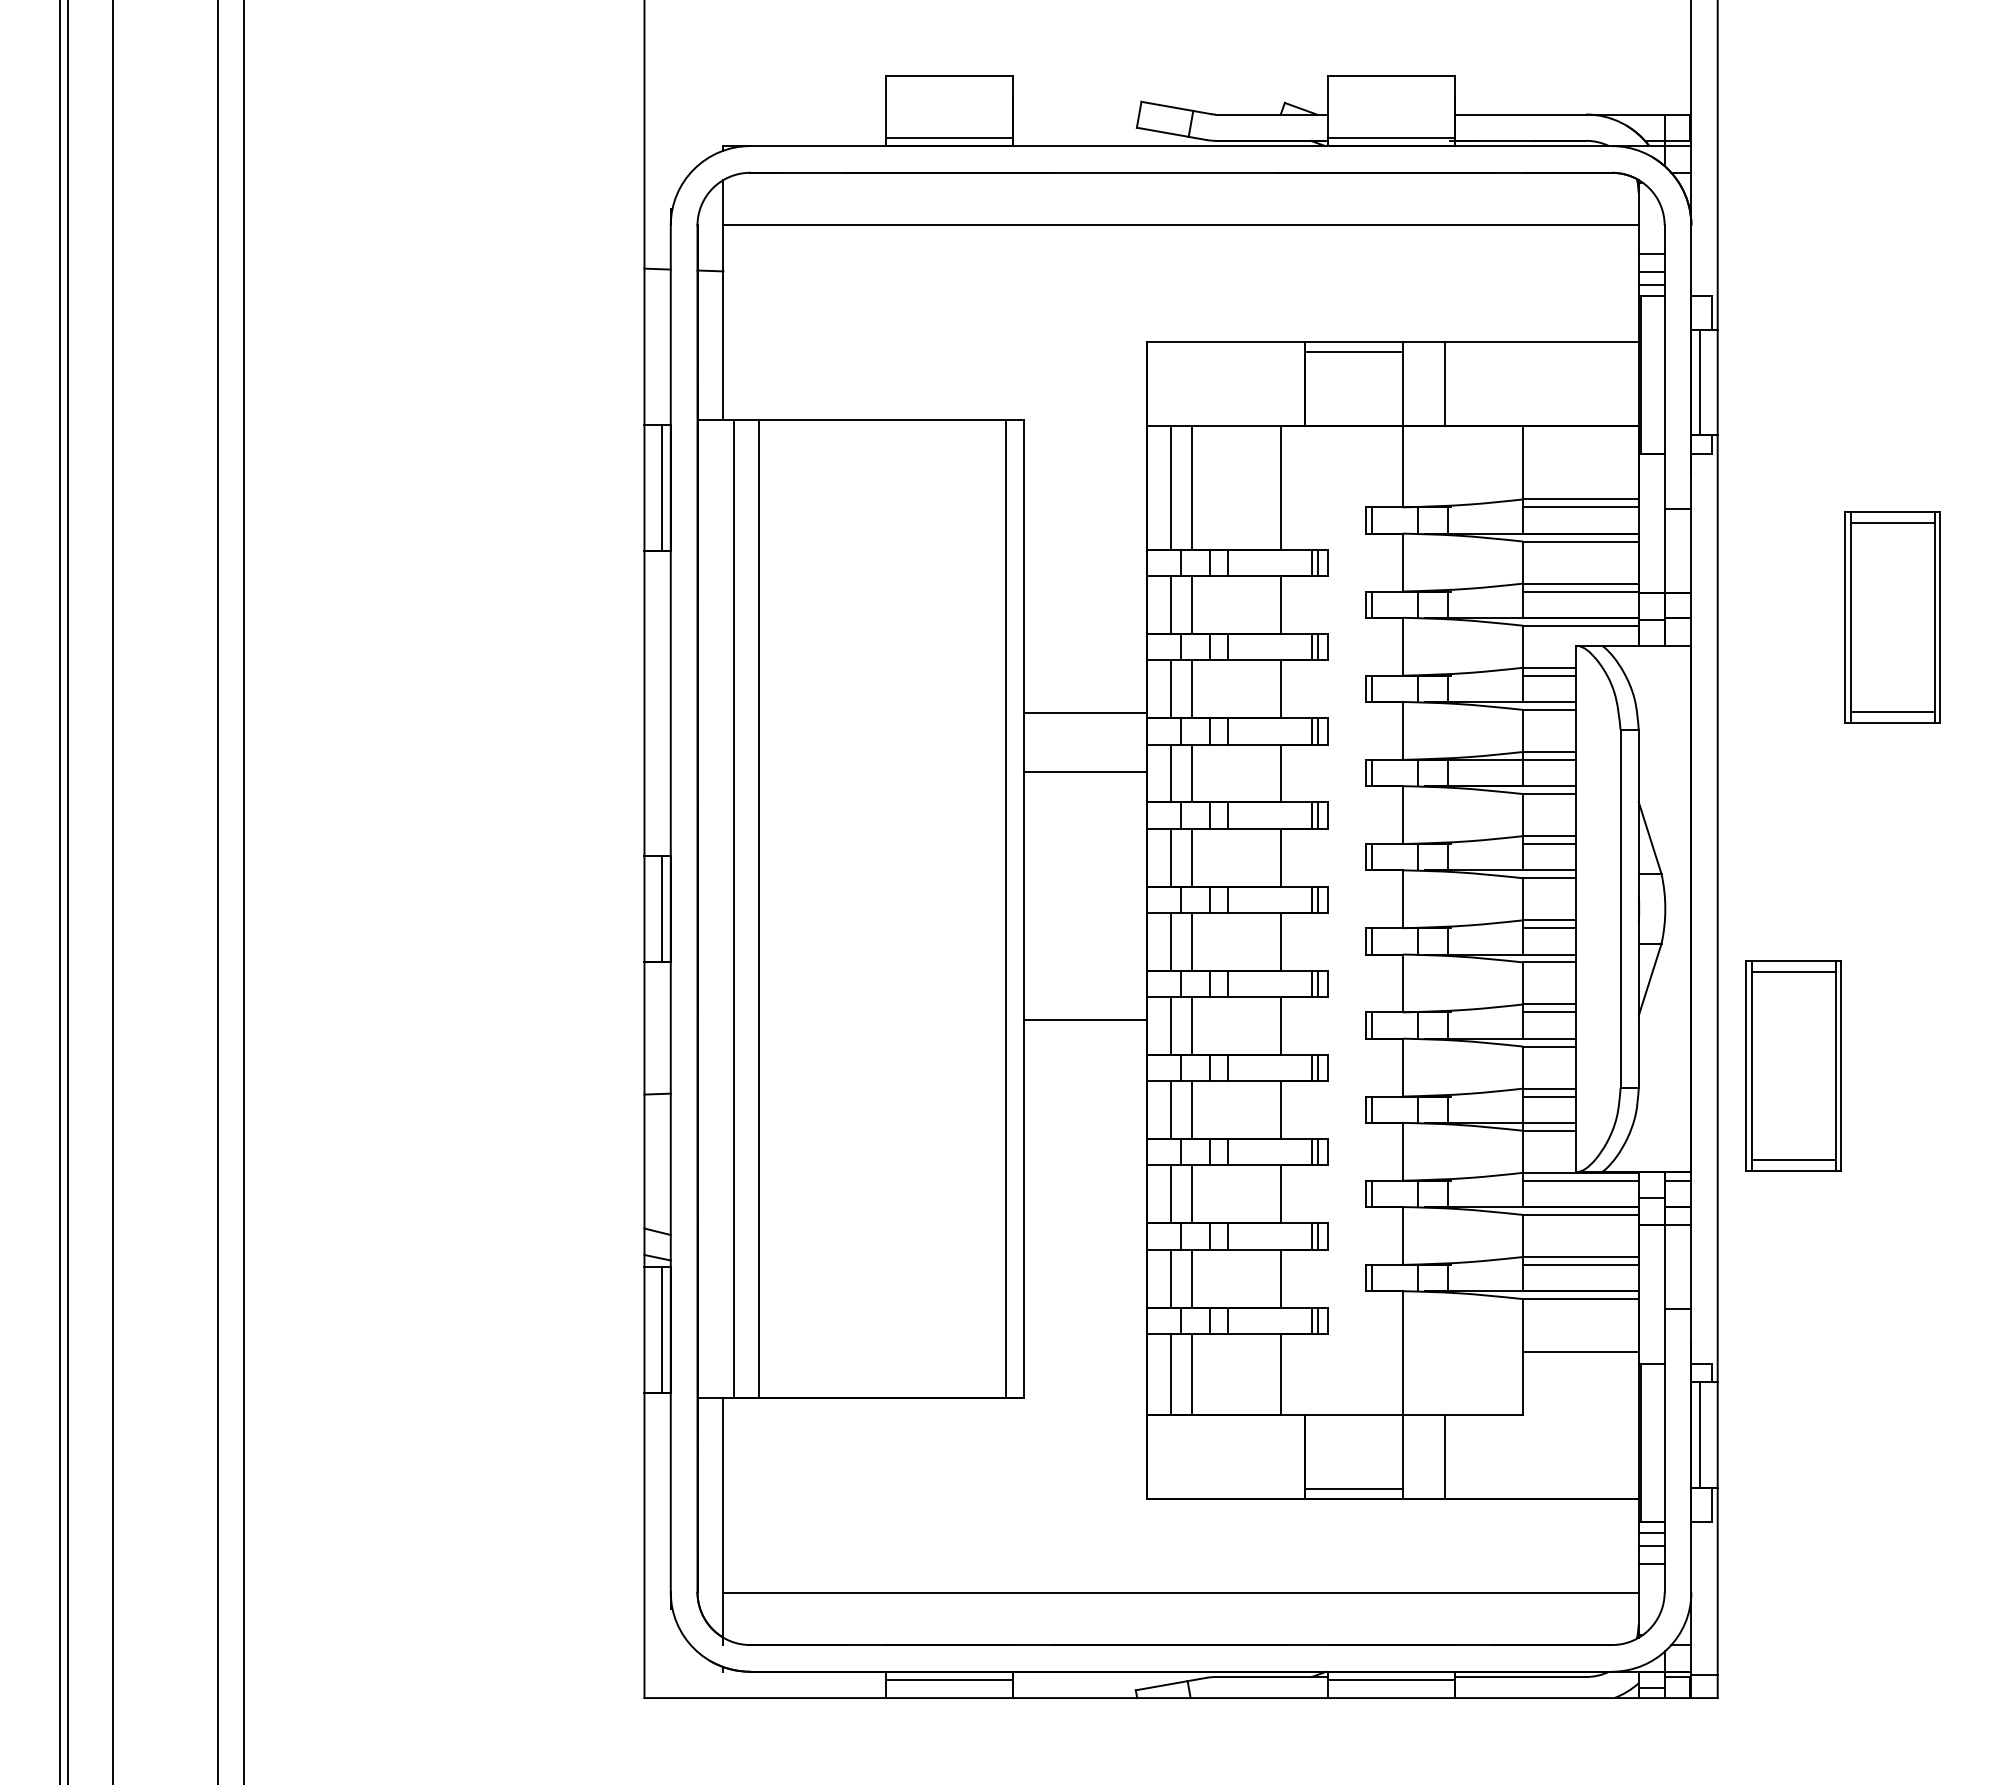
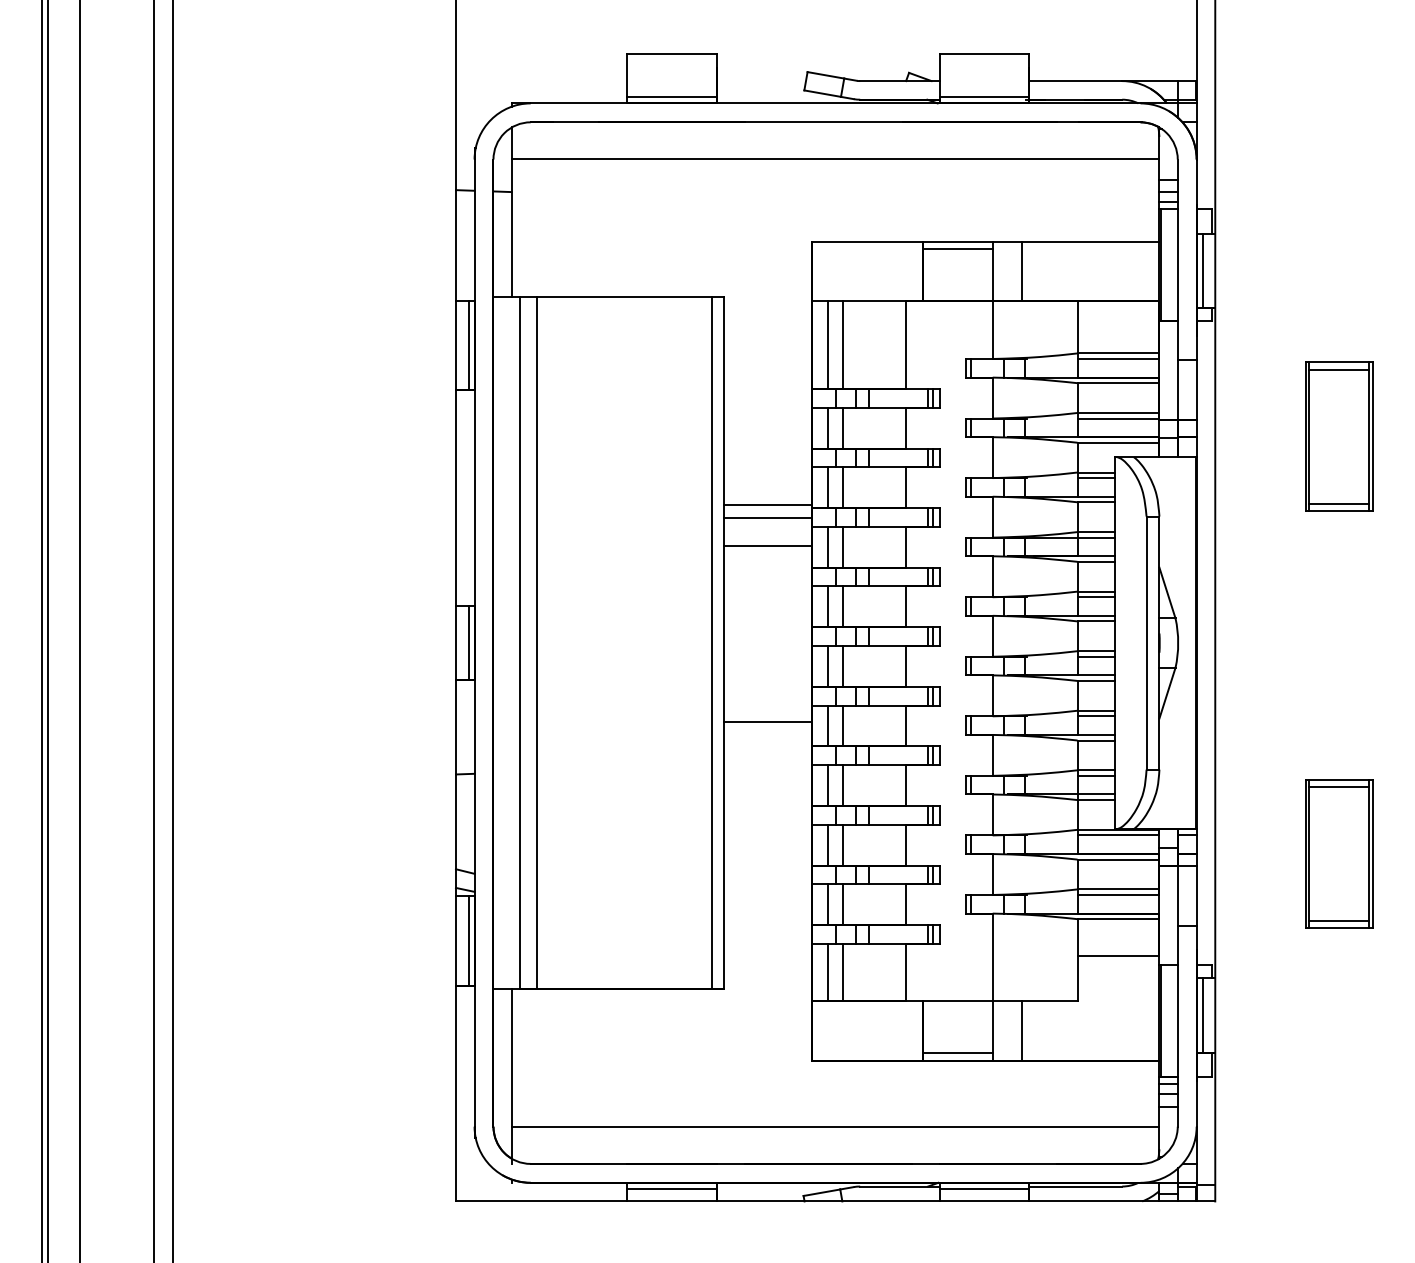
line: (1085, 732) -> (767, 518), added
part: (1793, 1065) -> (1338, 853), moved

